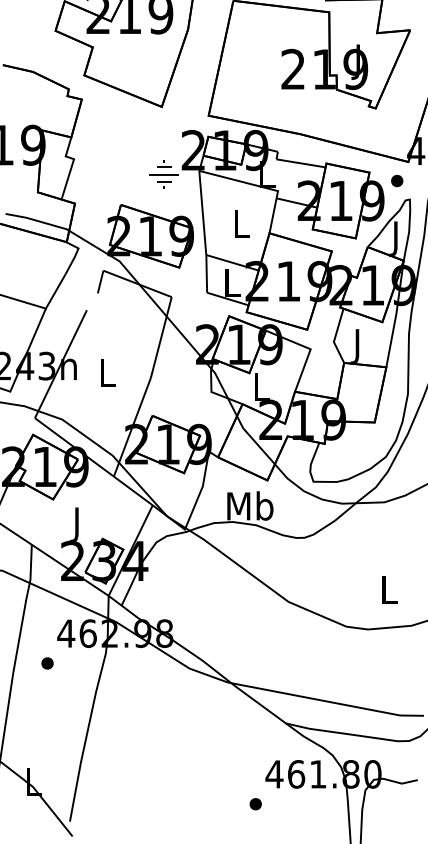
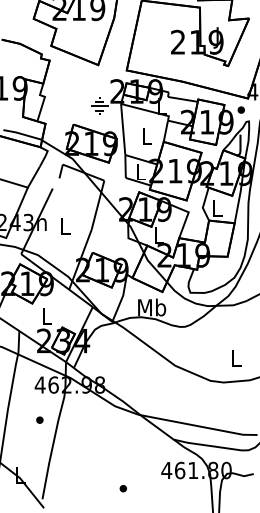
text: (358, 346) -> (217, 210), J -> L
text: (76, 524) -> (46, 318), J -> L
part: (46, 662) -> (39, 419), moved
part: (254, 803) -> (122, 488), moved

